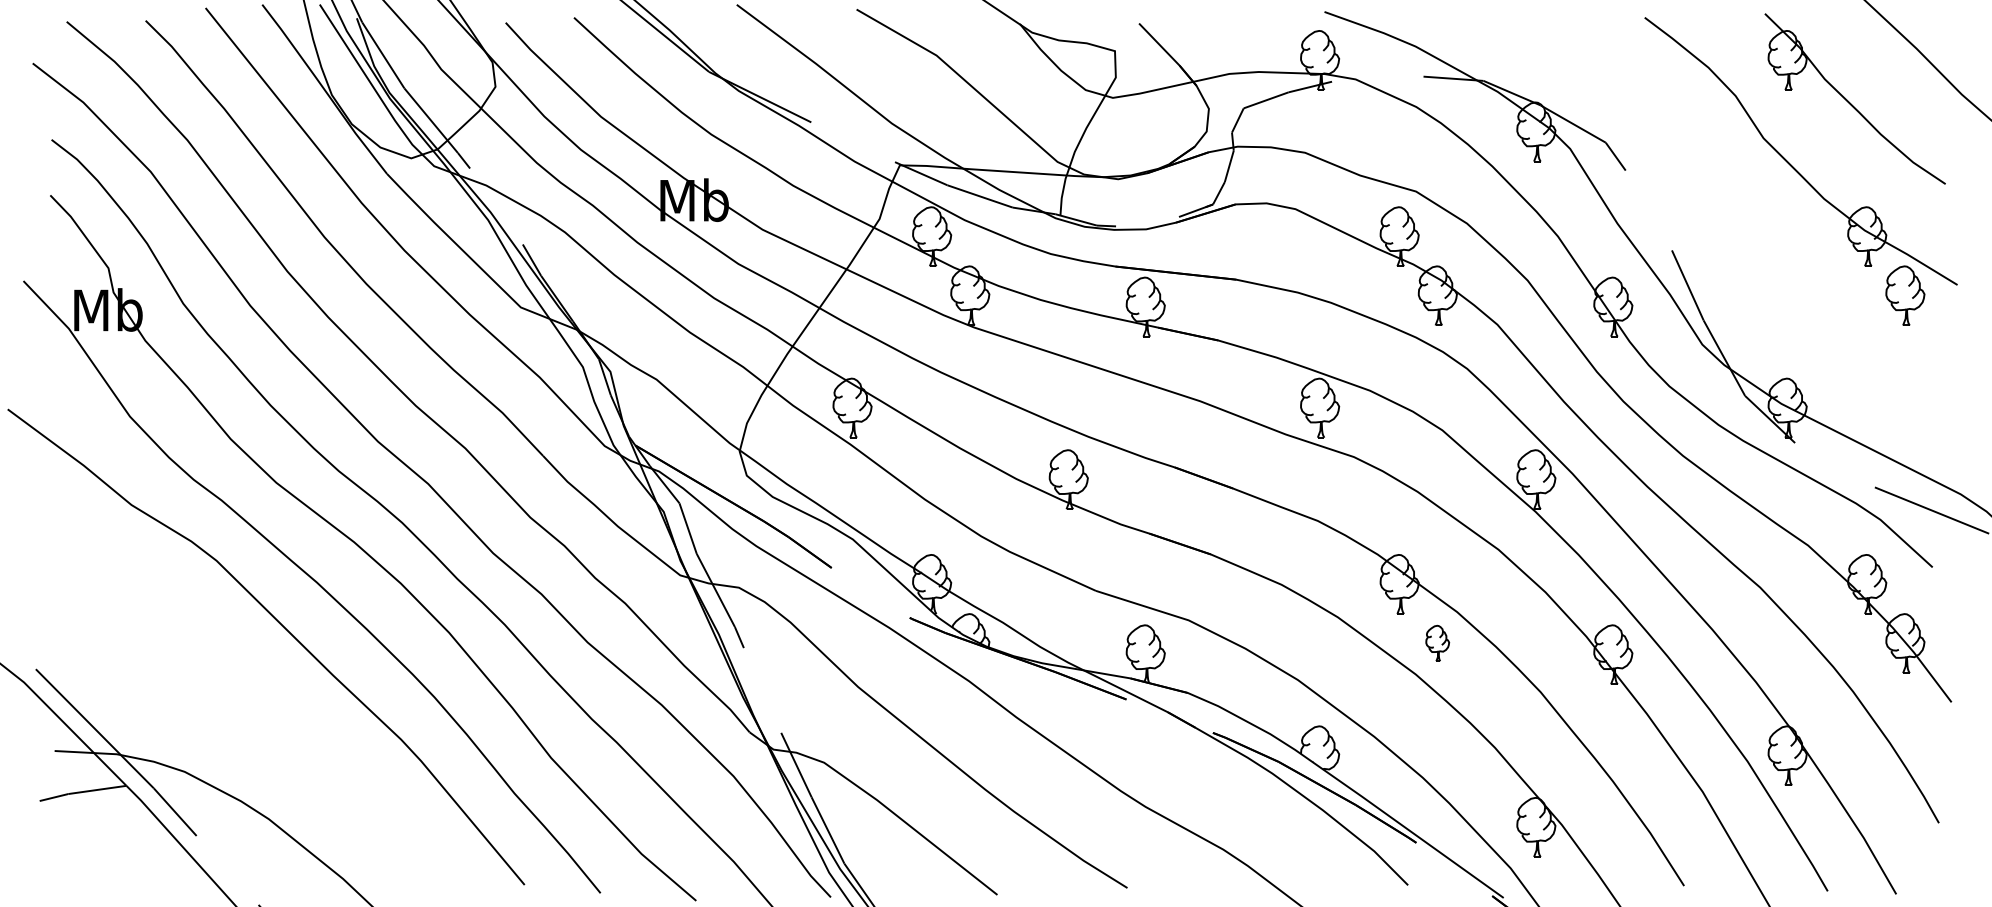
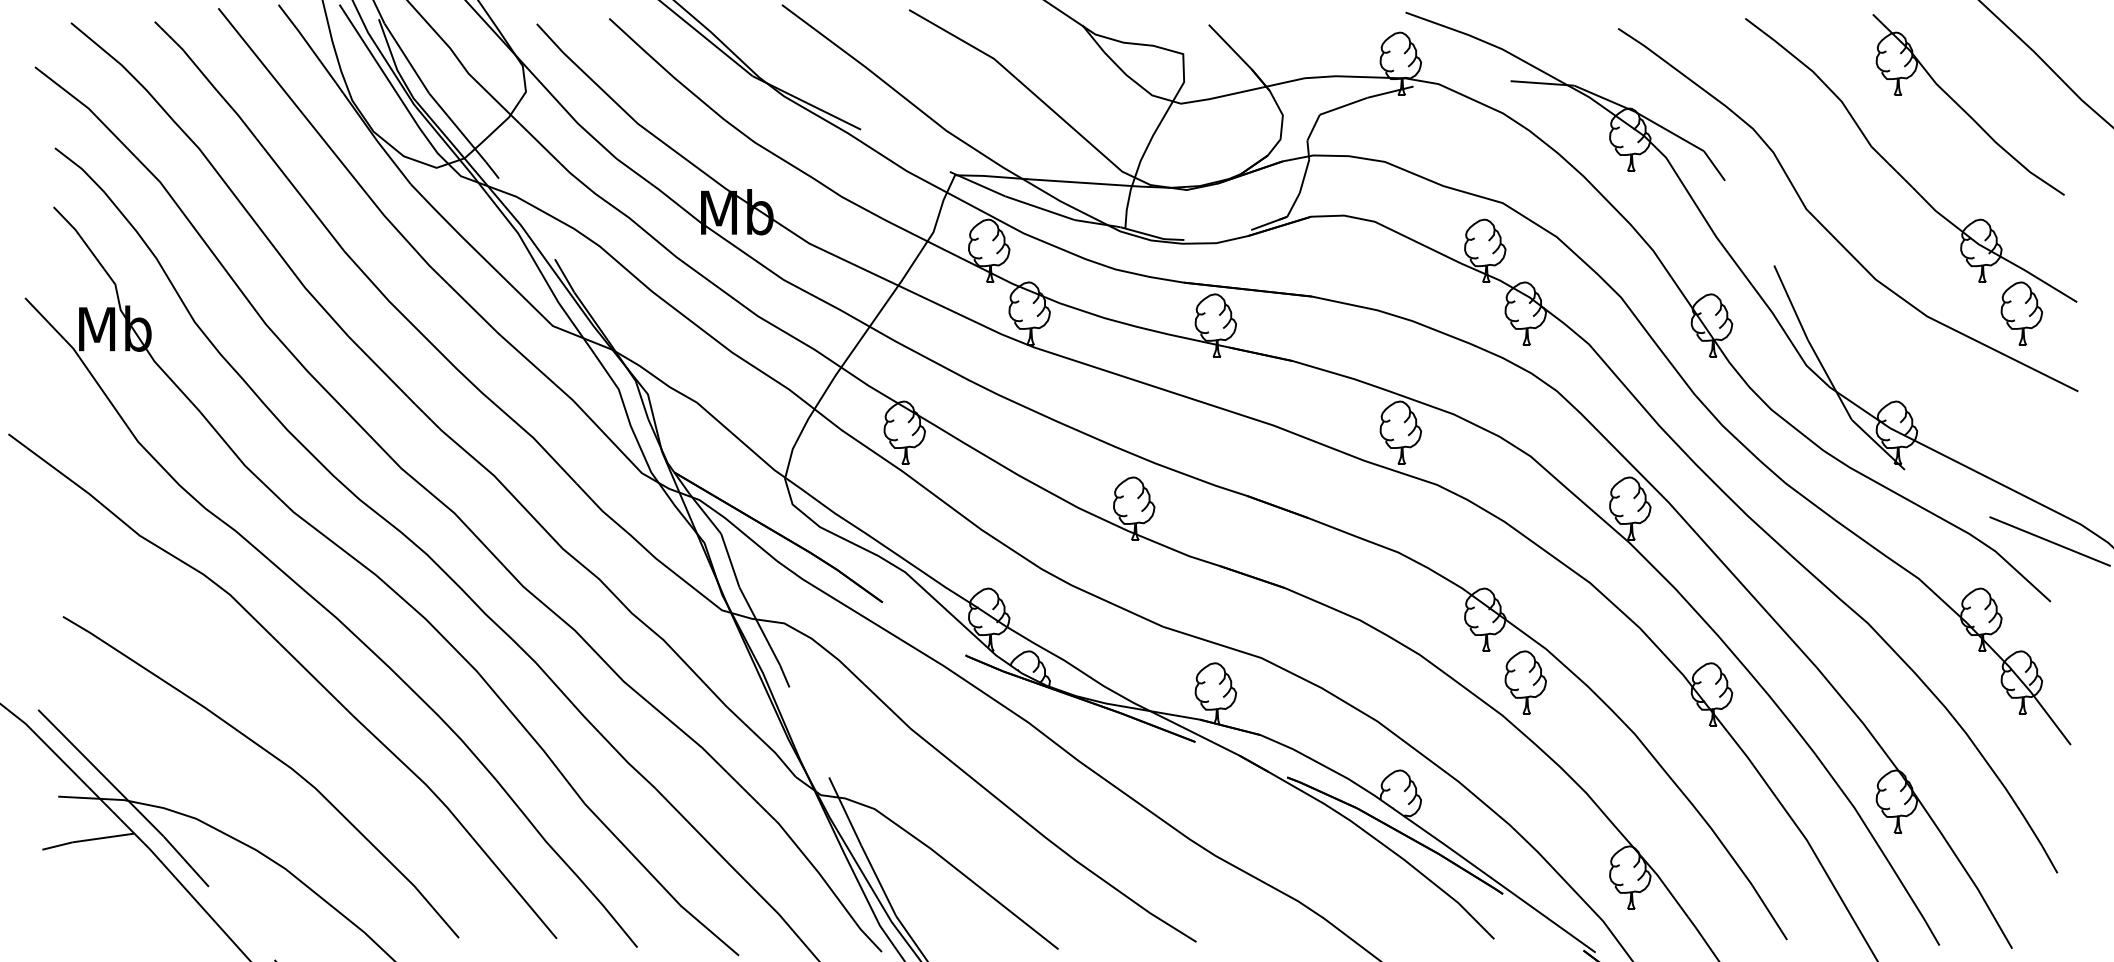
curve: (1722, 216) -> (1827, 229), added
part: (1437, 643) -> (1525, 682), size x1.67
curve: (260, 715) -> (276, 759), added

